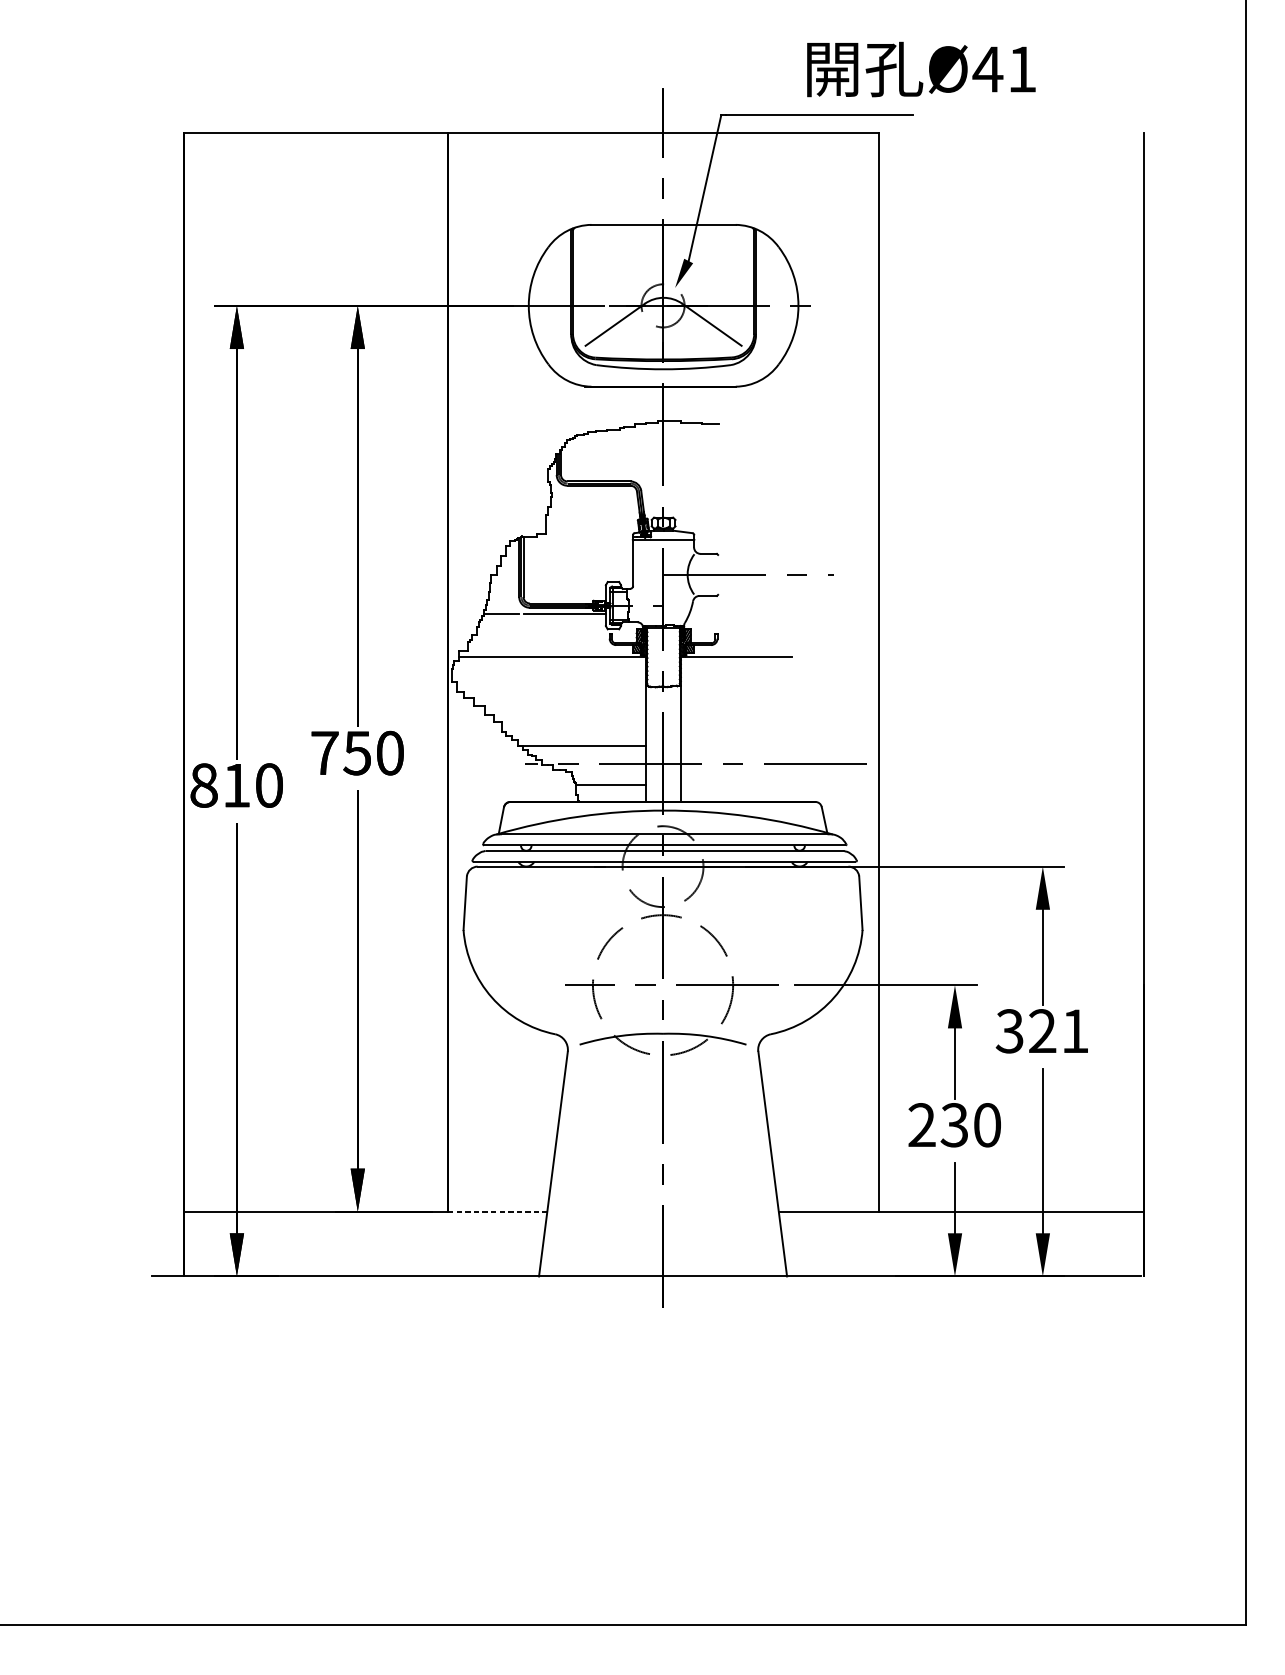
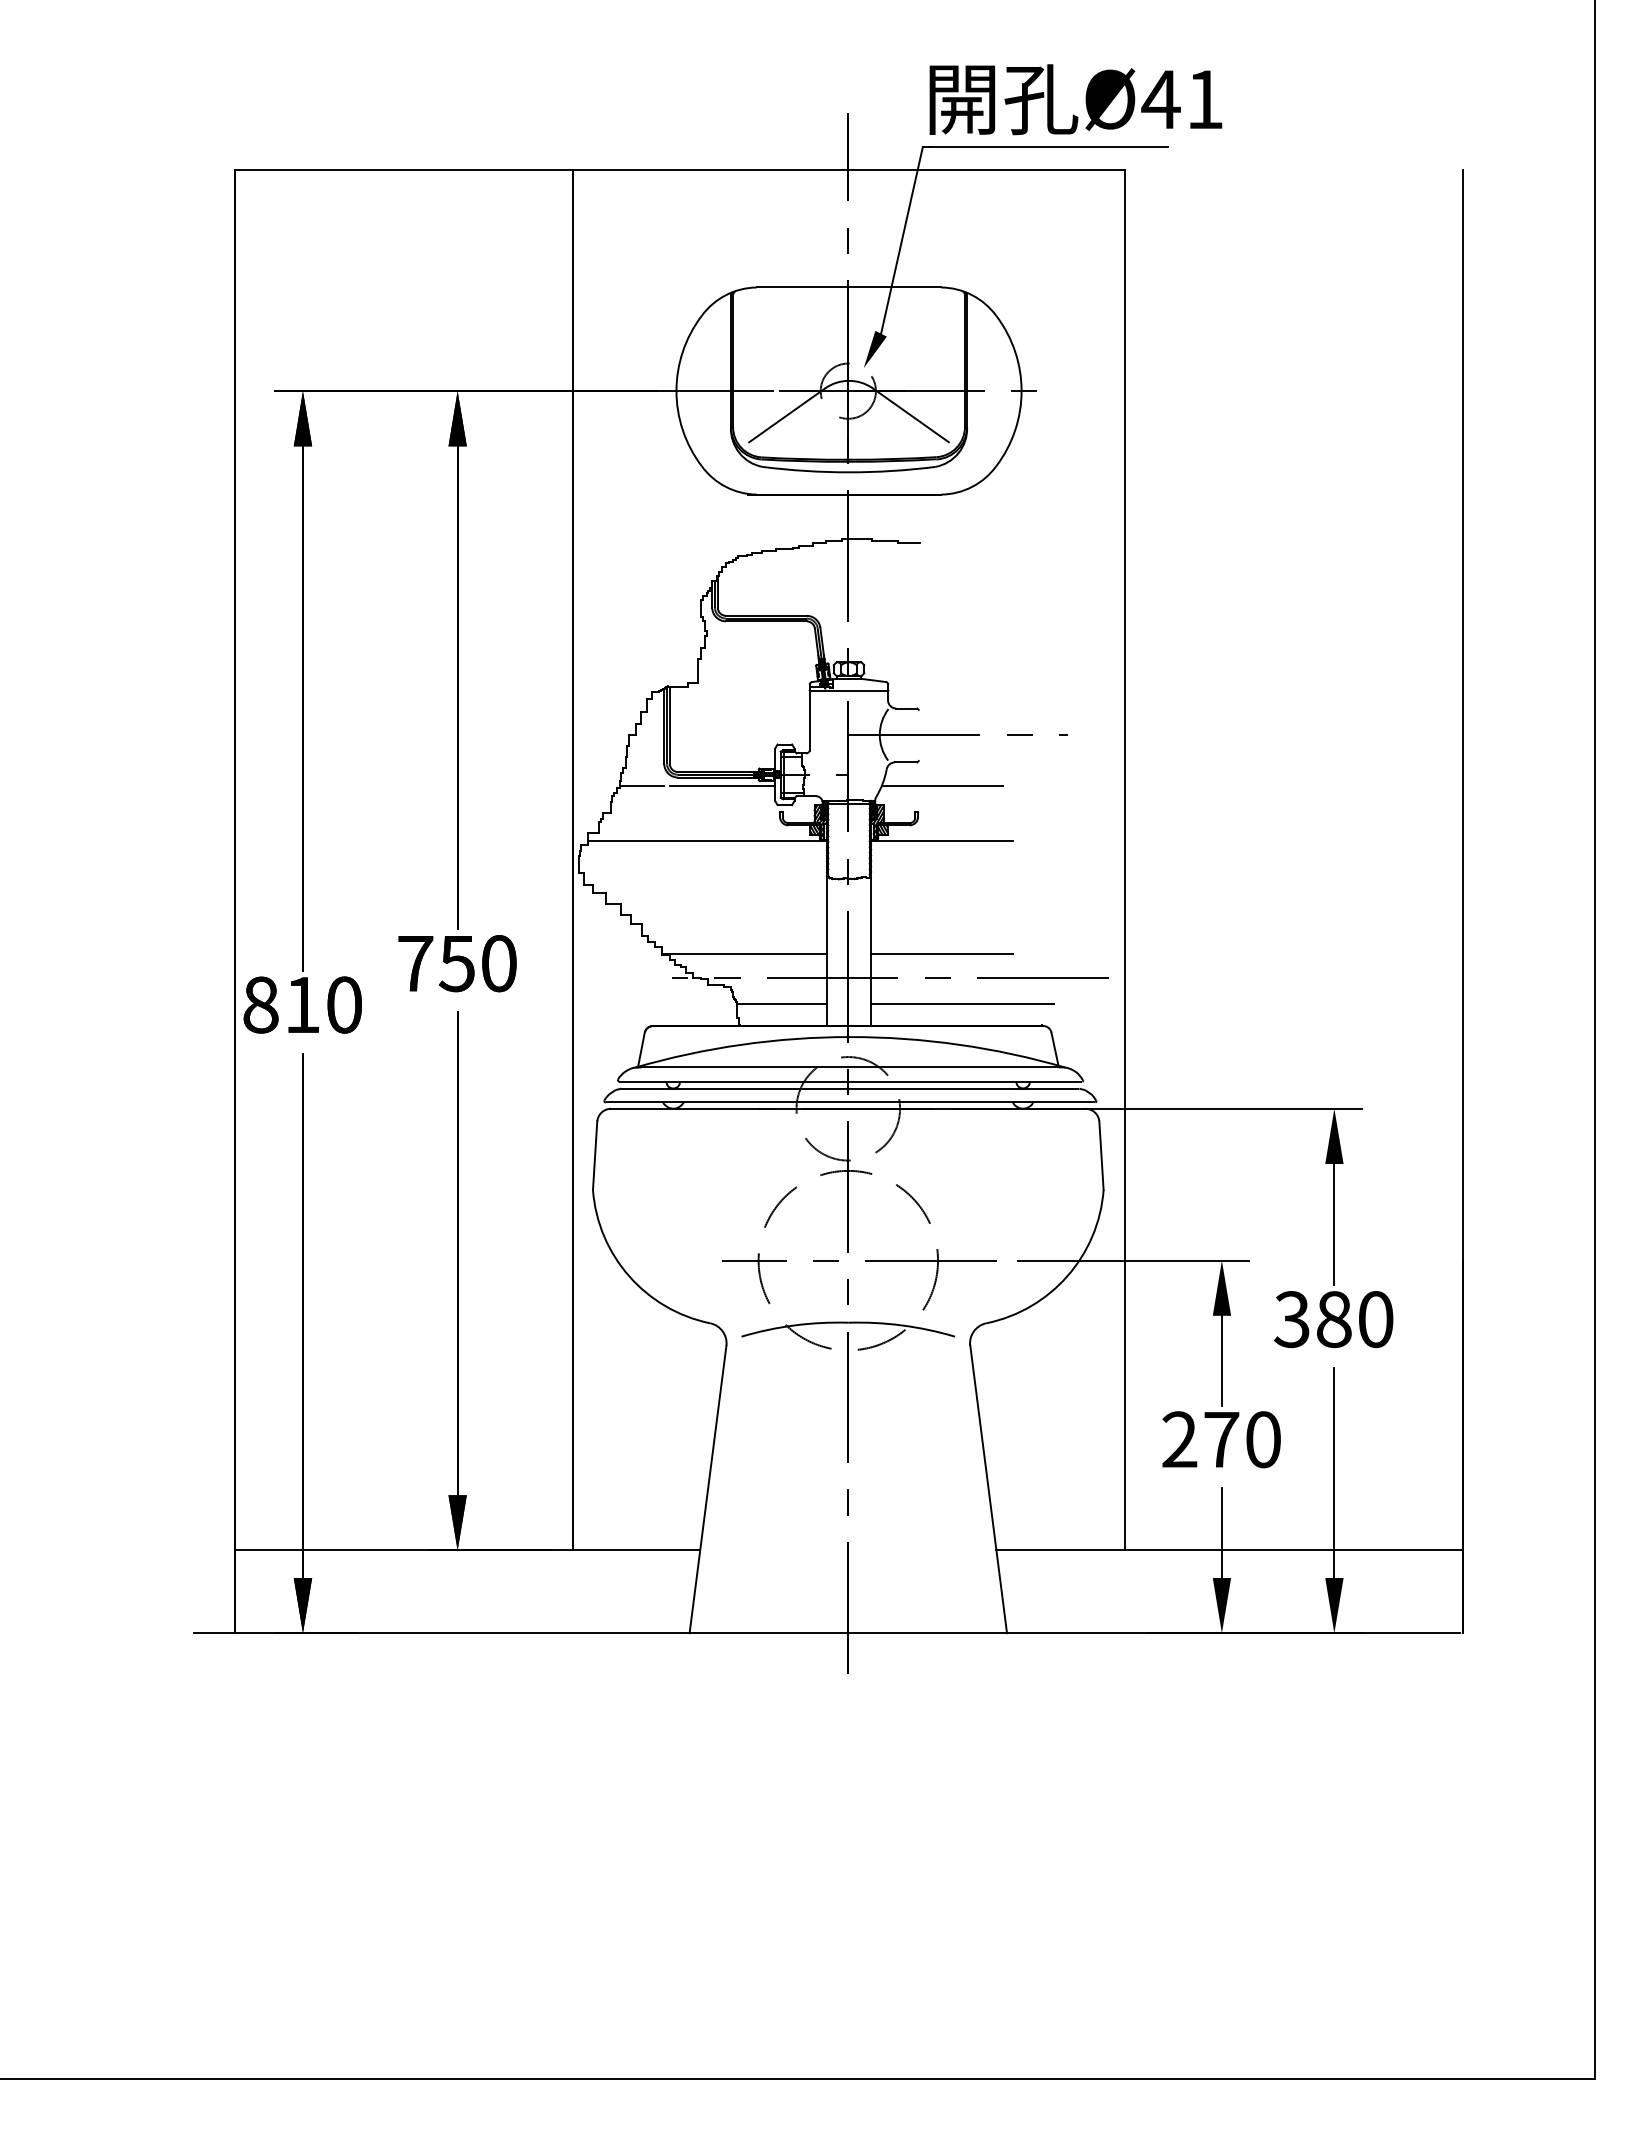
text: (921, 69) -> (1075, 99), moved
line: (736, 614) -> (942, 785), added
line: (736, 746) -> (942, 954), added
line: (752, 785) -> (962, 1004), added
text: (1058, 1031) -> (1354, 1319), 321 -> 380
text: (954, 1125) -> (1221, 1439), 230 -> 270
line: (497, 1211) -> (636, 1550), dashed -> solid

